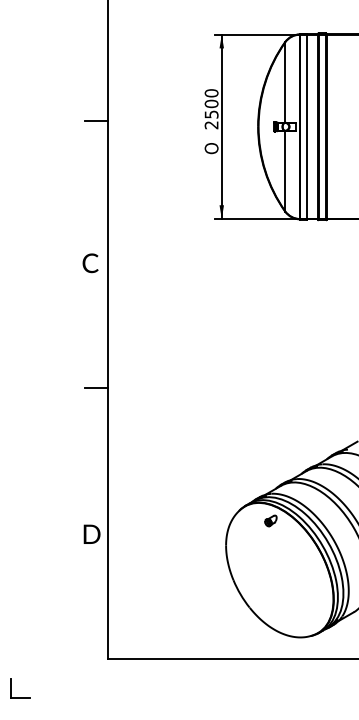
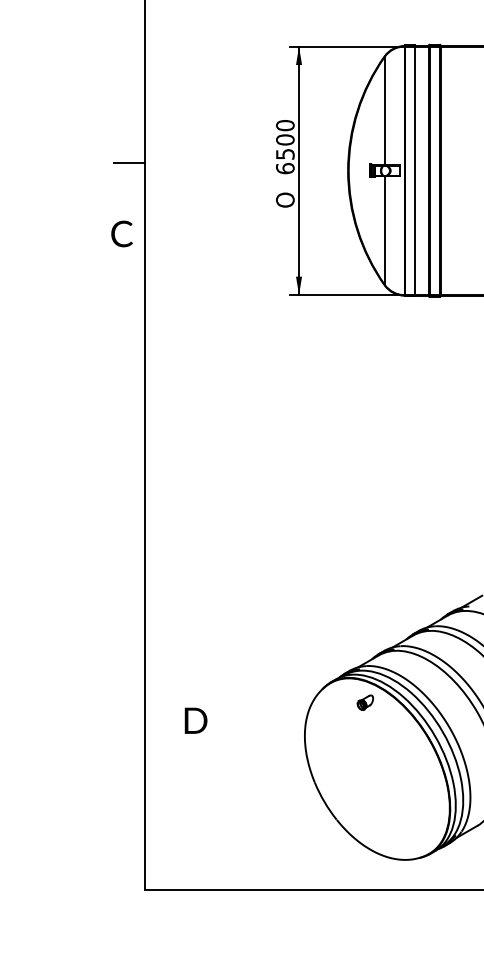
text: (211, 125) -> (285, 168), 2500 -> 6500
text: (90, 262) -> (121, 233), moved
line: (96, 388) -> (129, 523), removed
text: (91, 534) -> (195, 720), moved
part: (11, 688) -> (15, 928), removed

